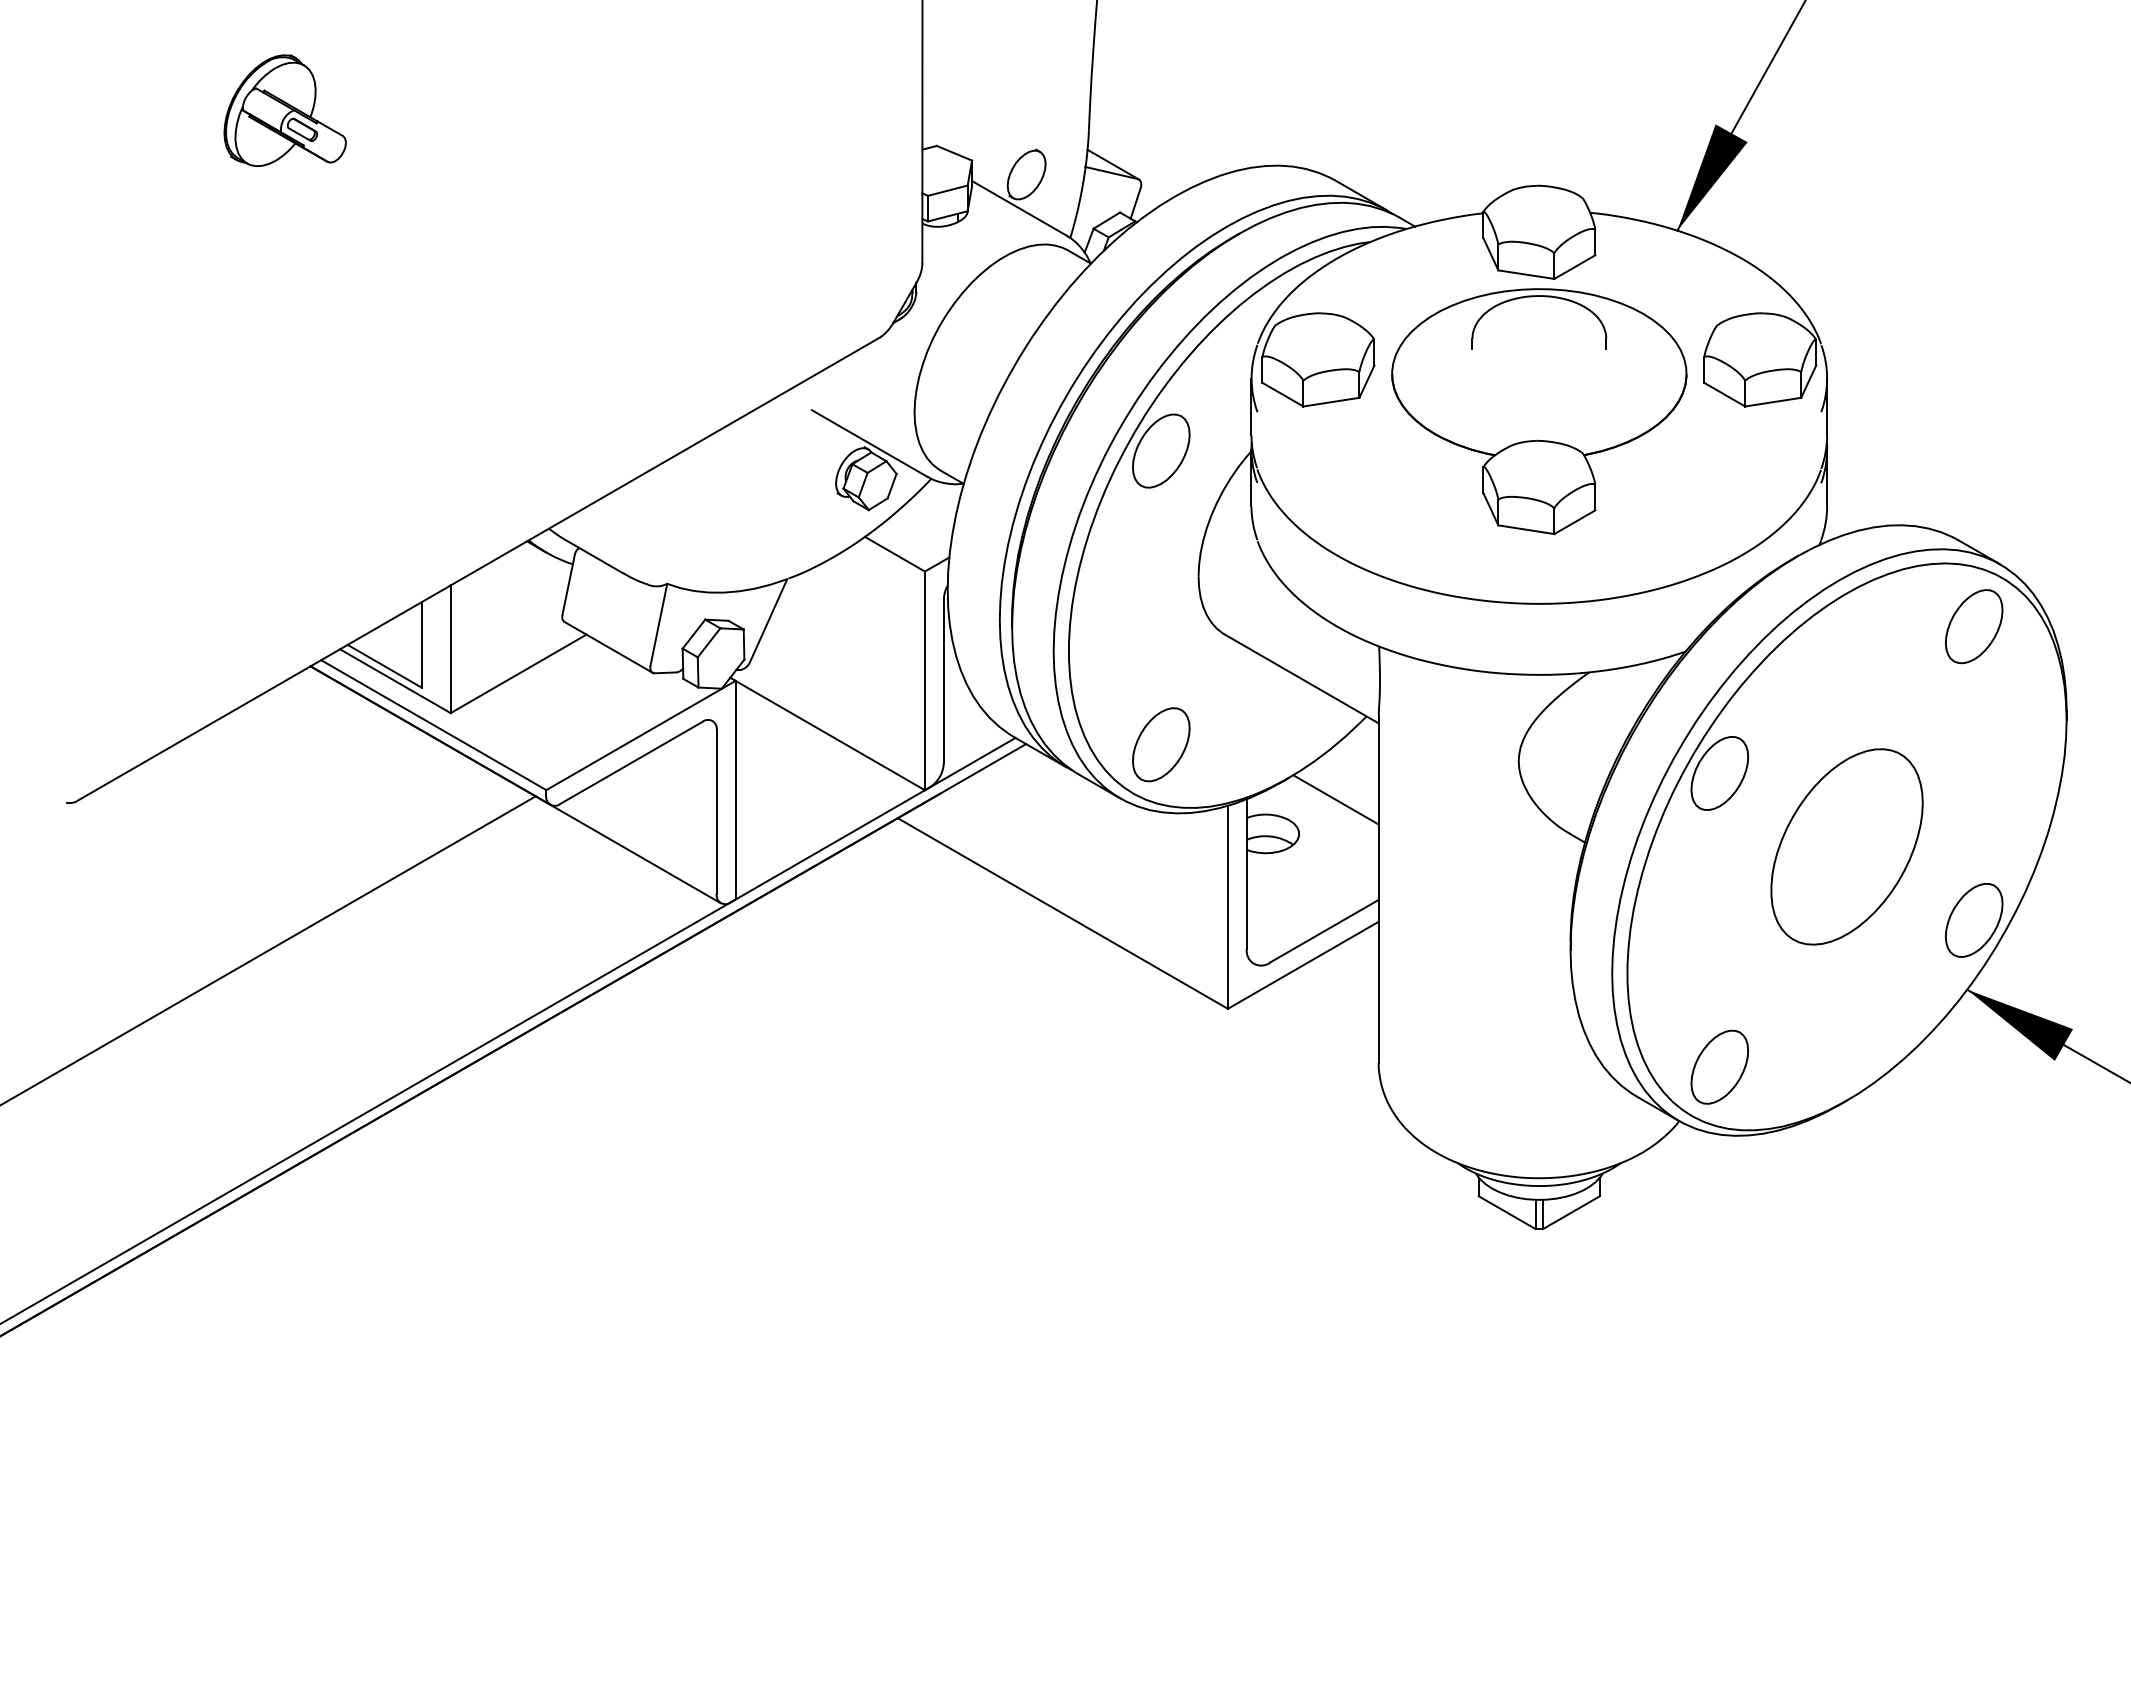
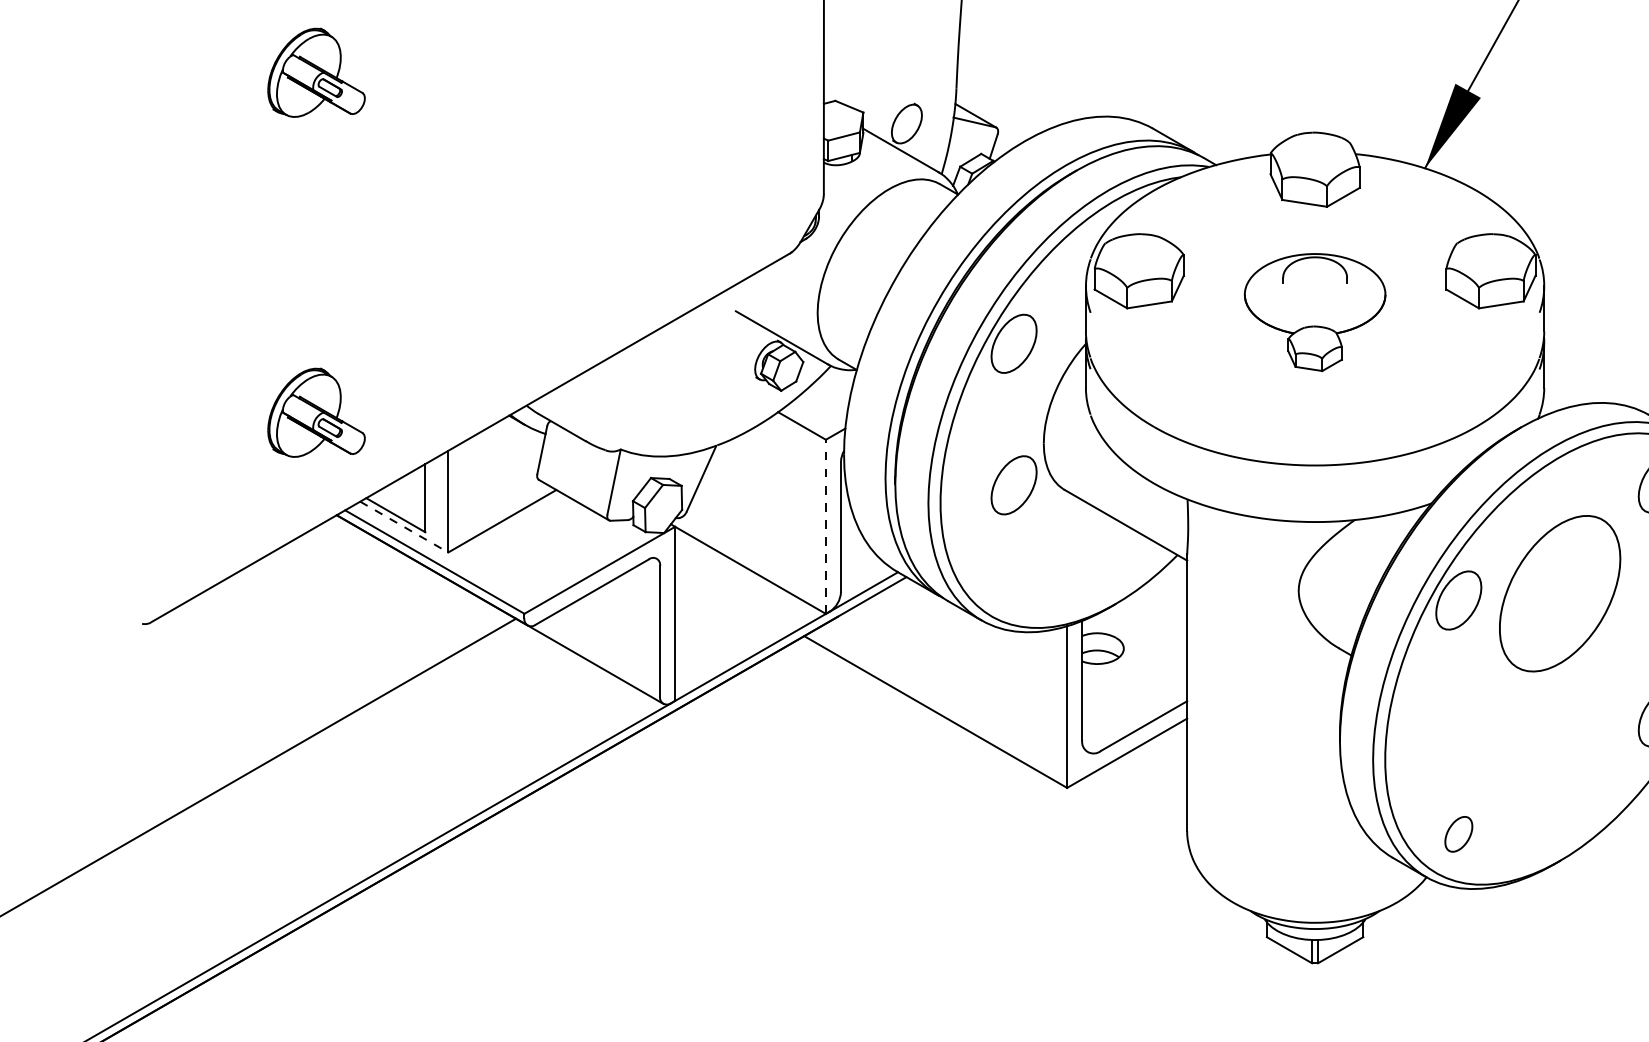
part: (1539, 411) -> (1315, 312), size x0.6
part: (284, 537) -> (315, 412), added
line: (924, 680) -> (825, 526), solid -> dashed
line: (395, 681) -> (404, 527), solid -> dashed
part: (1161, 744) -> (1014, 485), moved
line: (1335, 799) -> (1152, 621), removed
part: (1846, 846) -> (1559, 593), moved
part: (1719, 1066) -> (1458, 833), size x0.6

